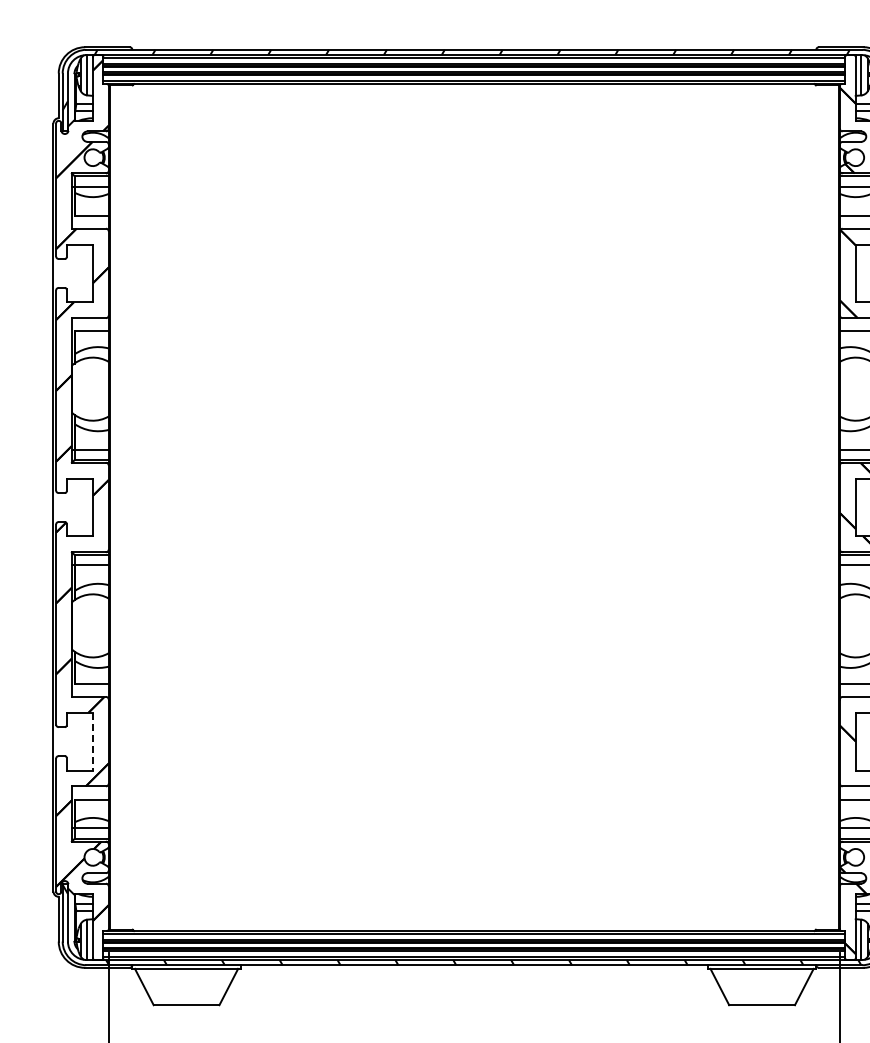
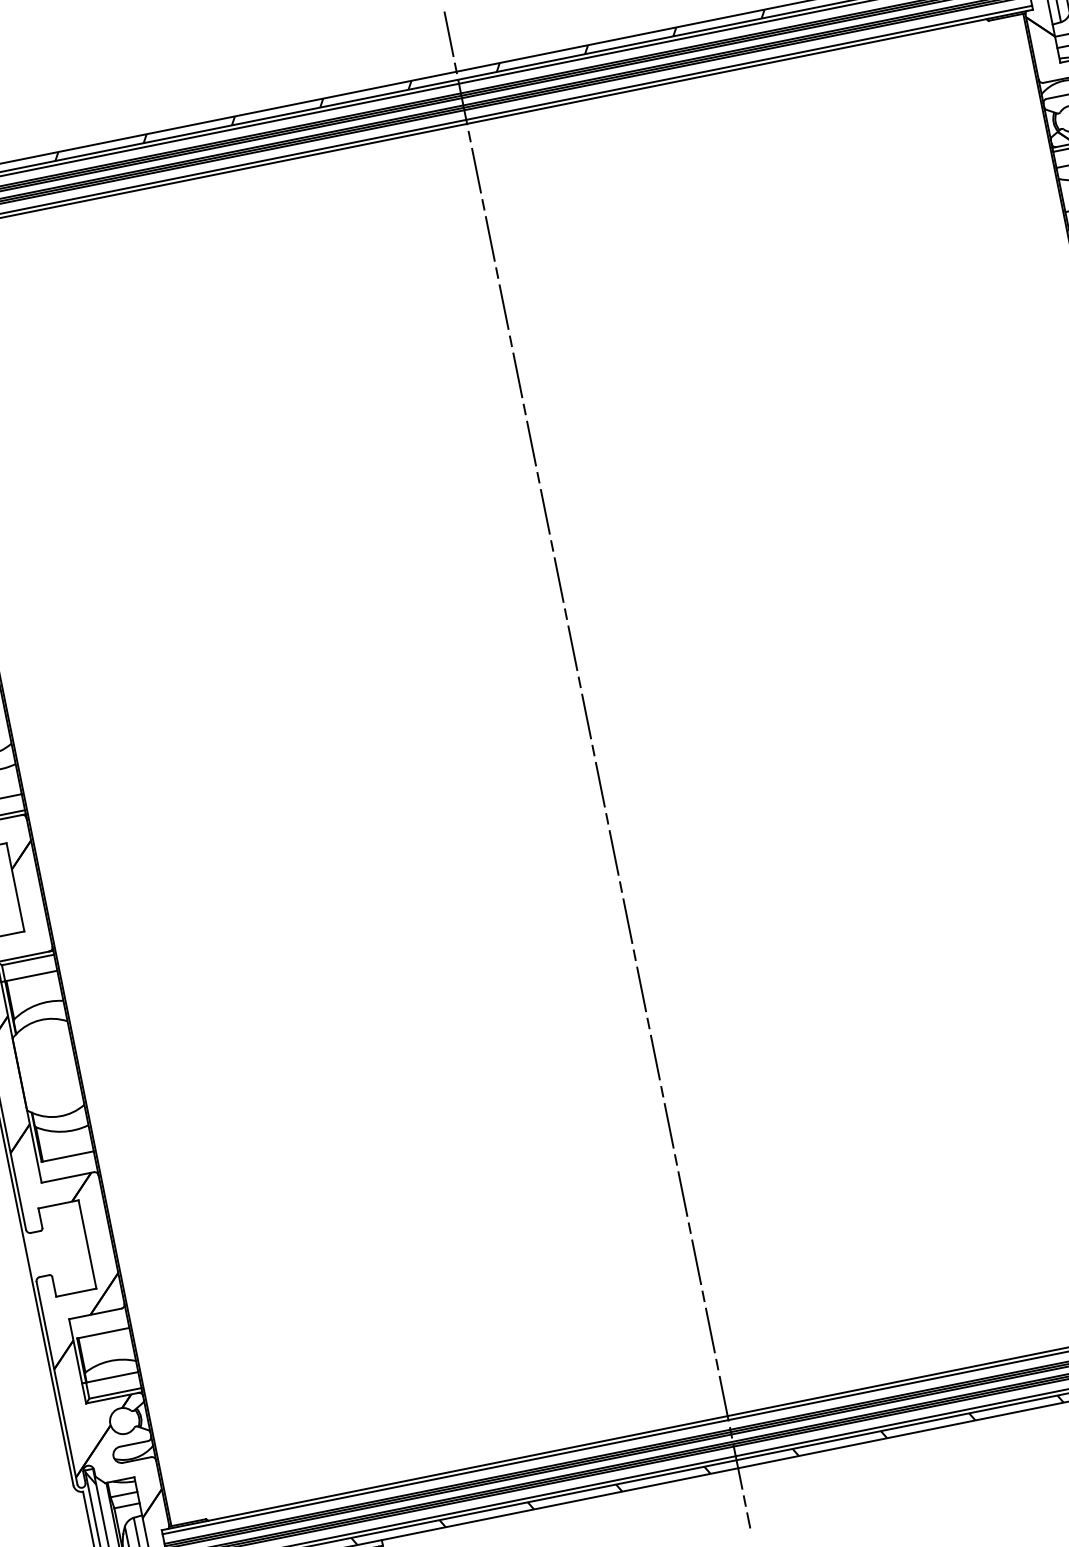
line: (474, 507) -> (597, 769), added
line: (92, 741) -> (86, 1244), dashed -> solid

